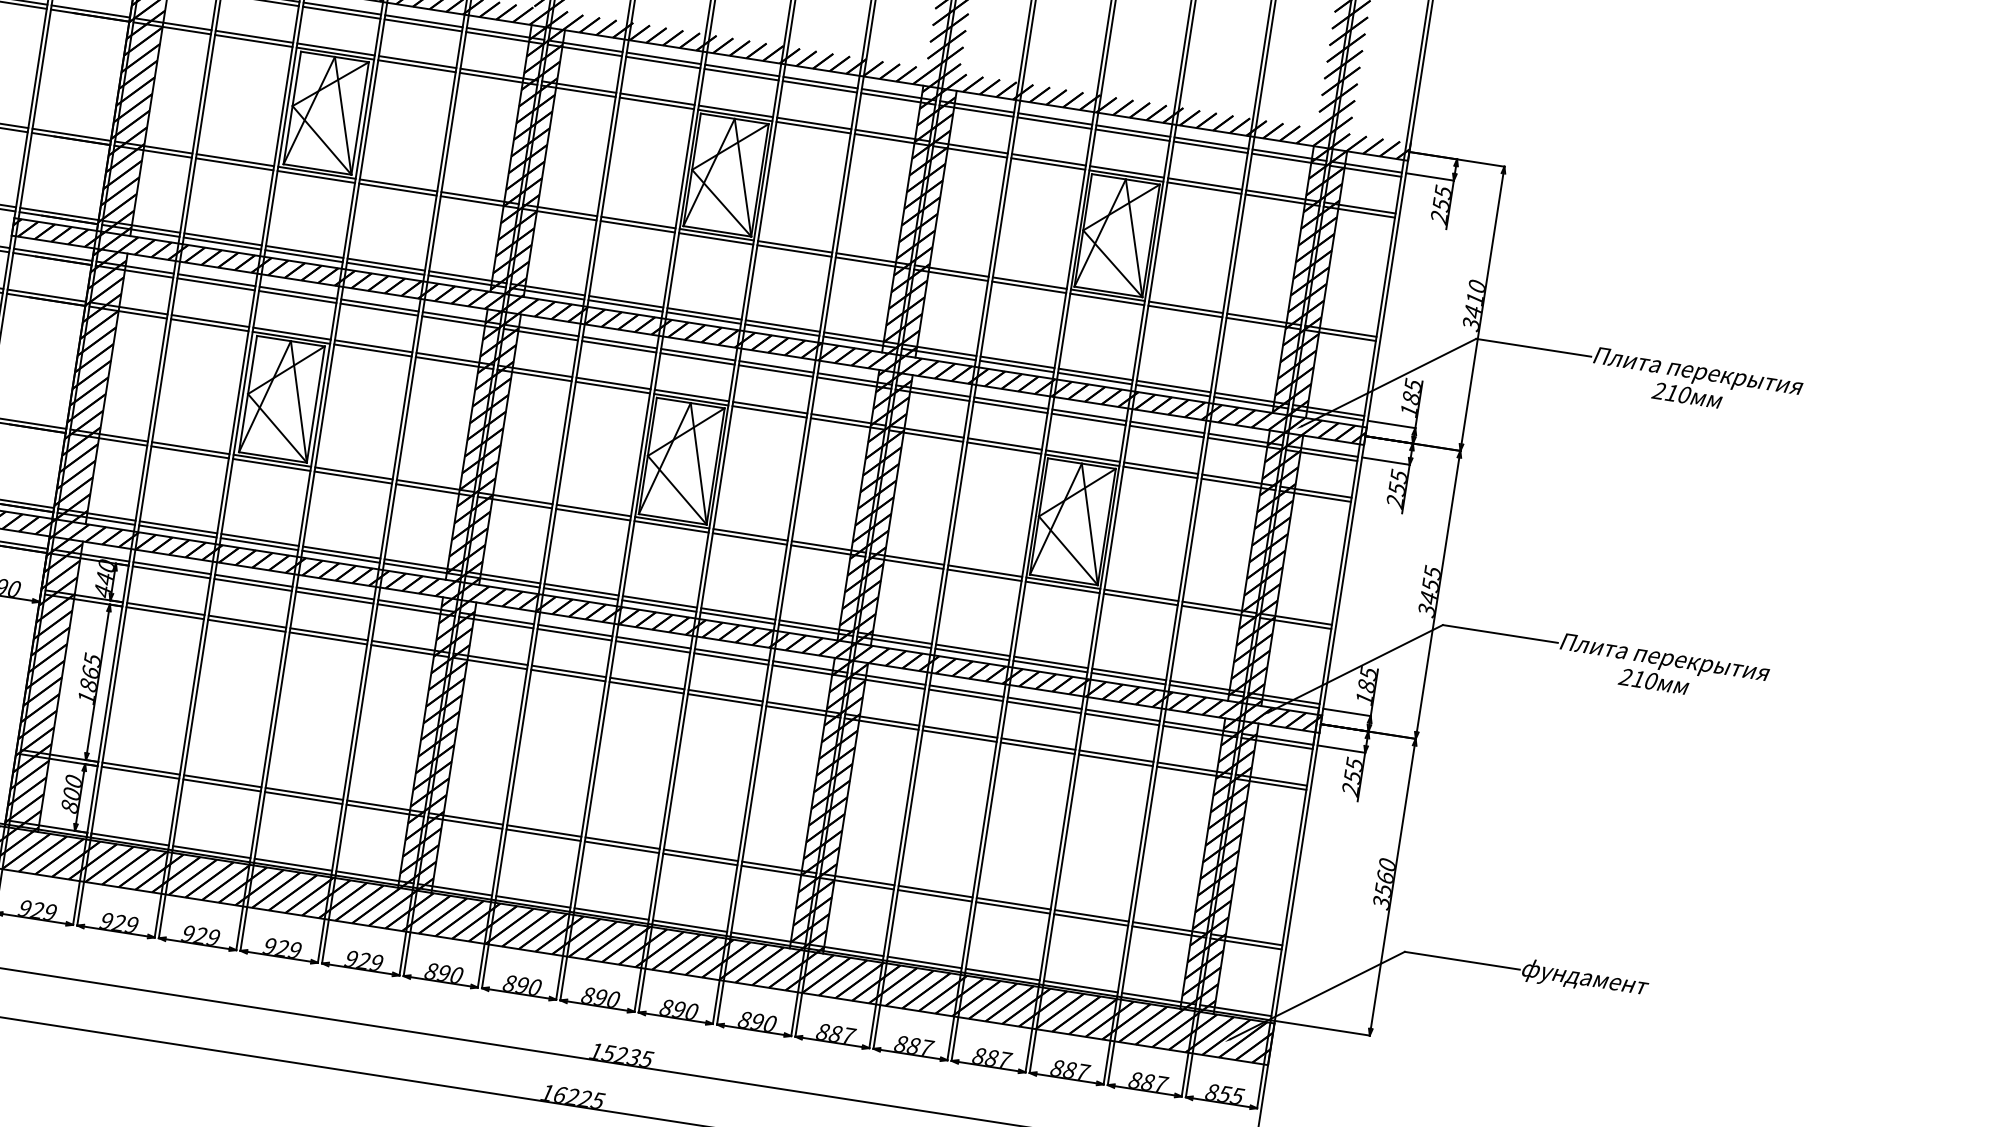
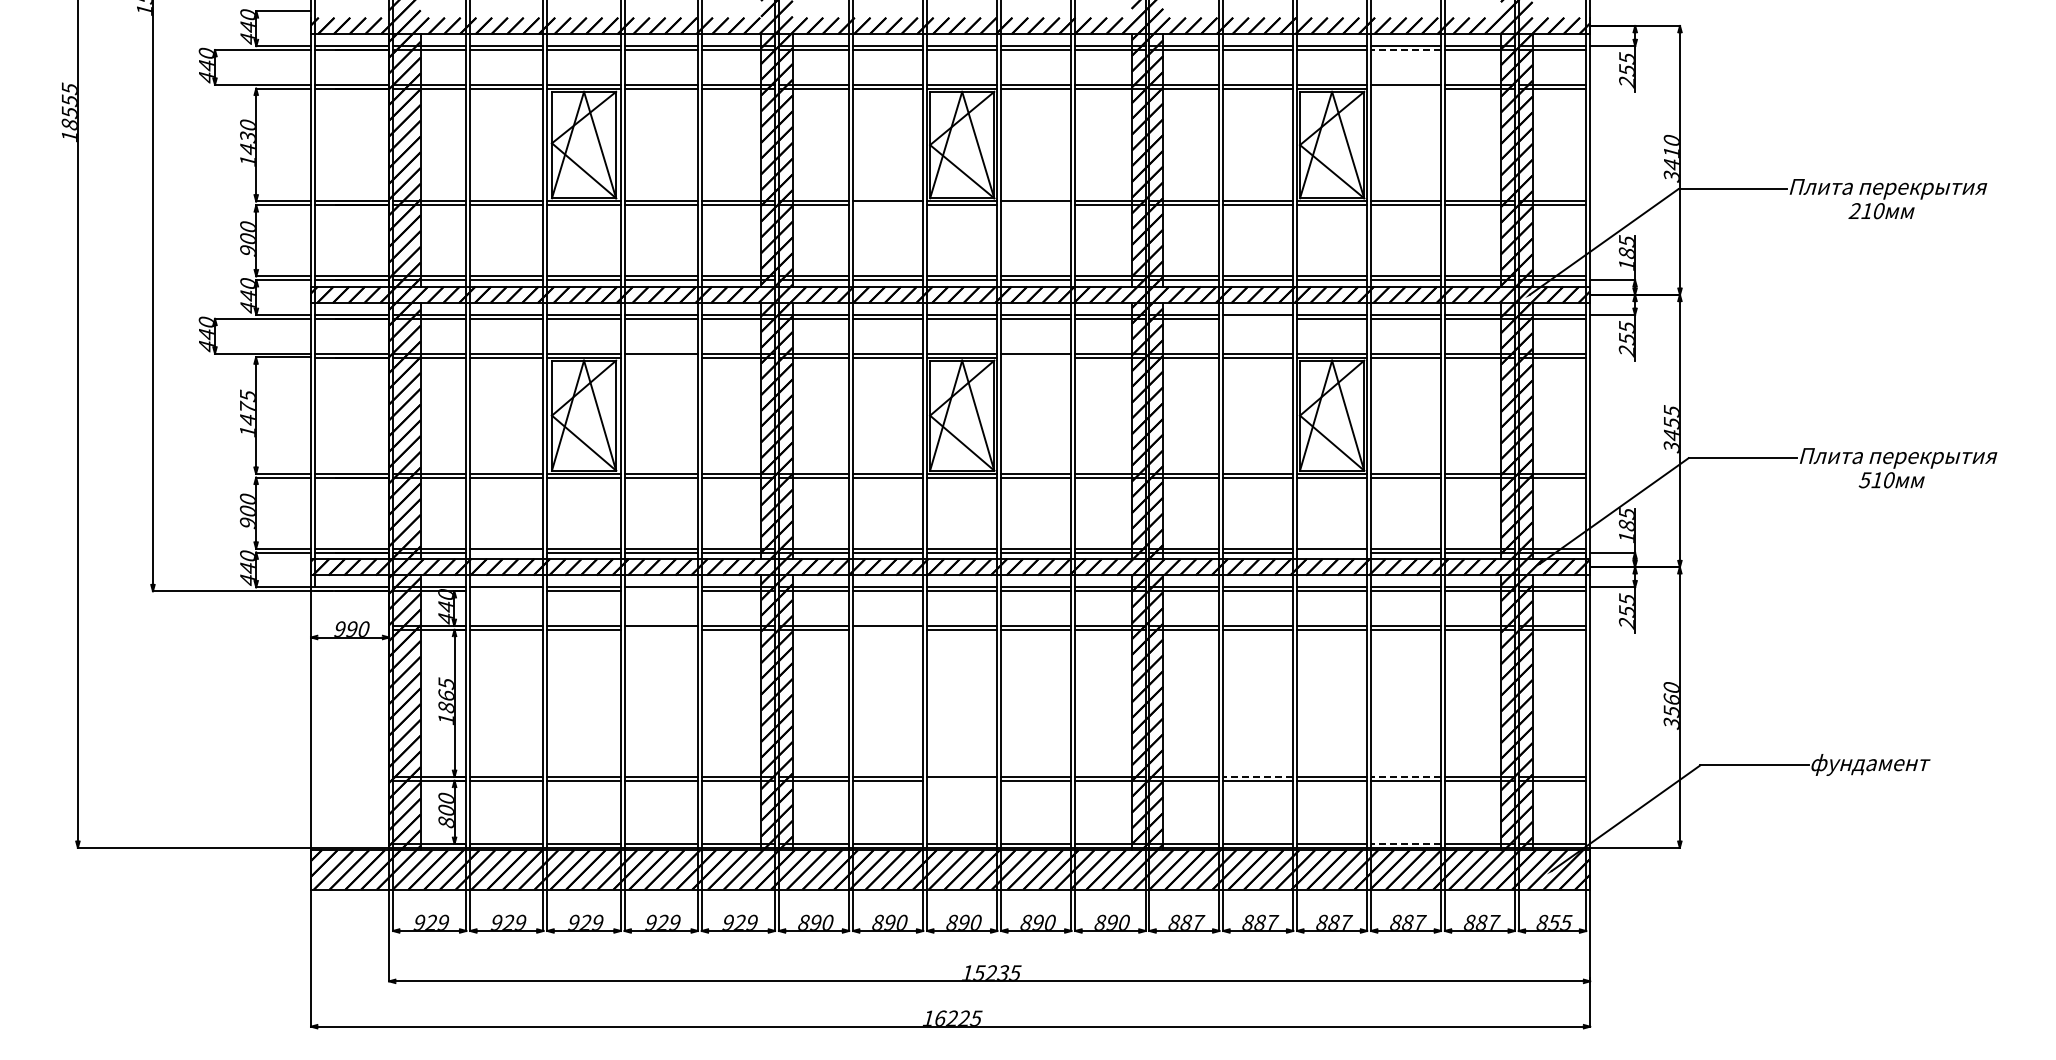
line: (1210, 147) -> (1405, 50), solid -> dashed
line: (1204, 187) -> (1405, 88), removed
line: (638, 226) -> (888, 205), removed
line: (794, 251) -> (1036, 205), removed
line: (372, 350) -> (660, 357), removed
line: (1010, 406) -> (1258, 318), removed
line: (769, 411) -> (1036, 357), removed
line: (177, 531) -> (506, 552), removed
line: (171, 572) -> (506, 591), removed
line: (333, 597) -> (660, 591), removed
line: (327, 637) -> (660, 629), removed
line: (1050, 666) -> (1332, 552), removed
line: (568, 675) -> (888, 629), removed
text: (1625, 677) -> (1864, 480), 210 -> 510
line: (622, 846) -> (962, 780), removed
line: (935, 891) -> (1258, 776), solid -> dashed
line: (1091, 915) -> (1405, 776), solid -> dashed
line: (1080, 986) -> (1405, 843), solid -> dashed

